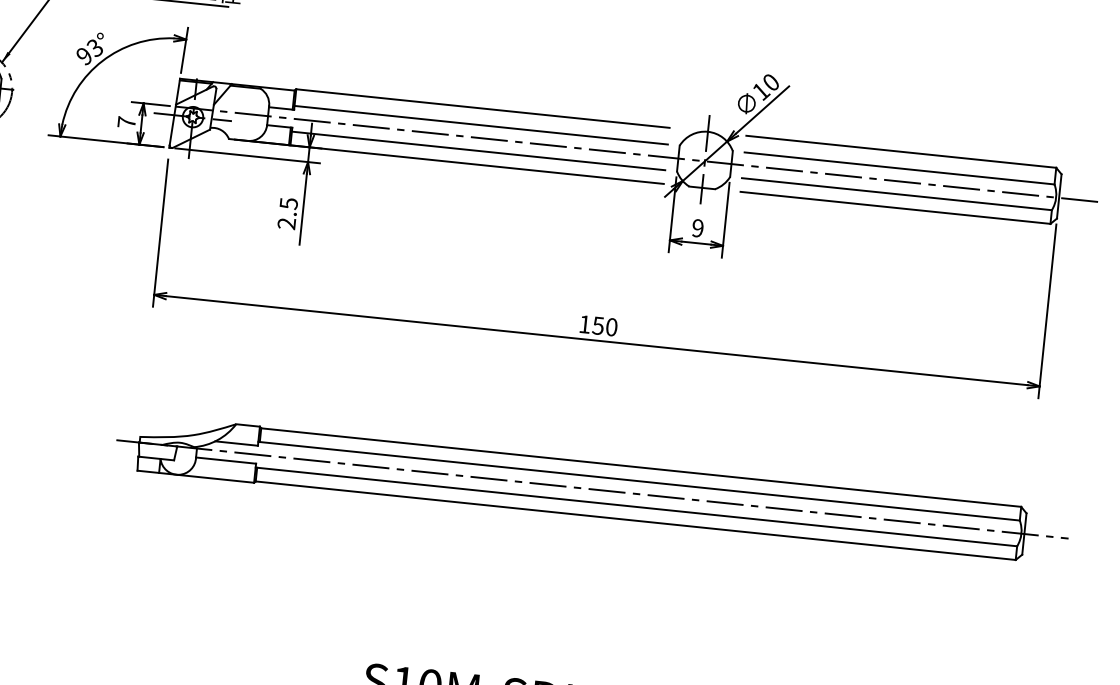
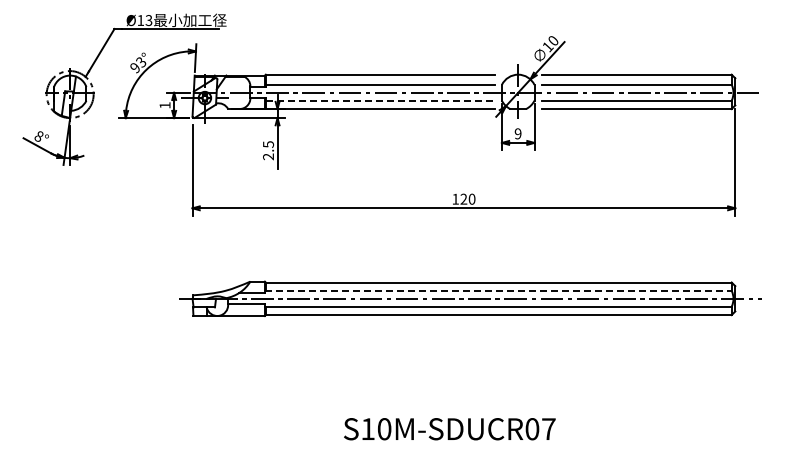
text: (125, 122) -> (164, 105), 7 -> 1
line: (478, 150) -> (380, 100), solid -> dashed
text: (597, 324) -> (463, 198), 150 -> 120
line: (639, 480) -> (498, 290), solid -> dashed

